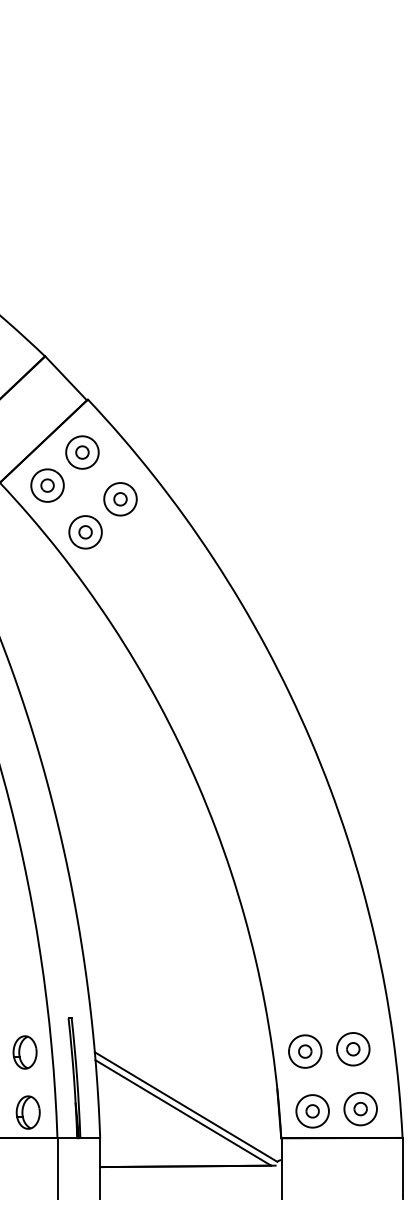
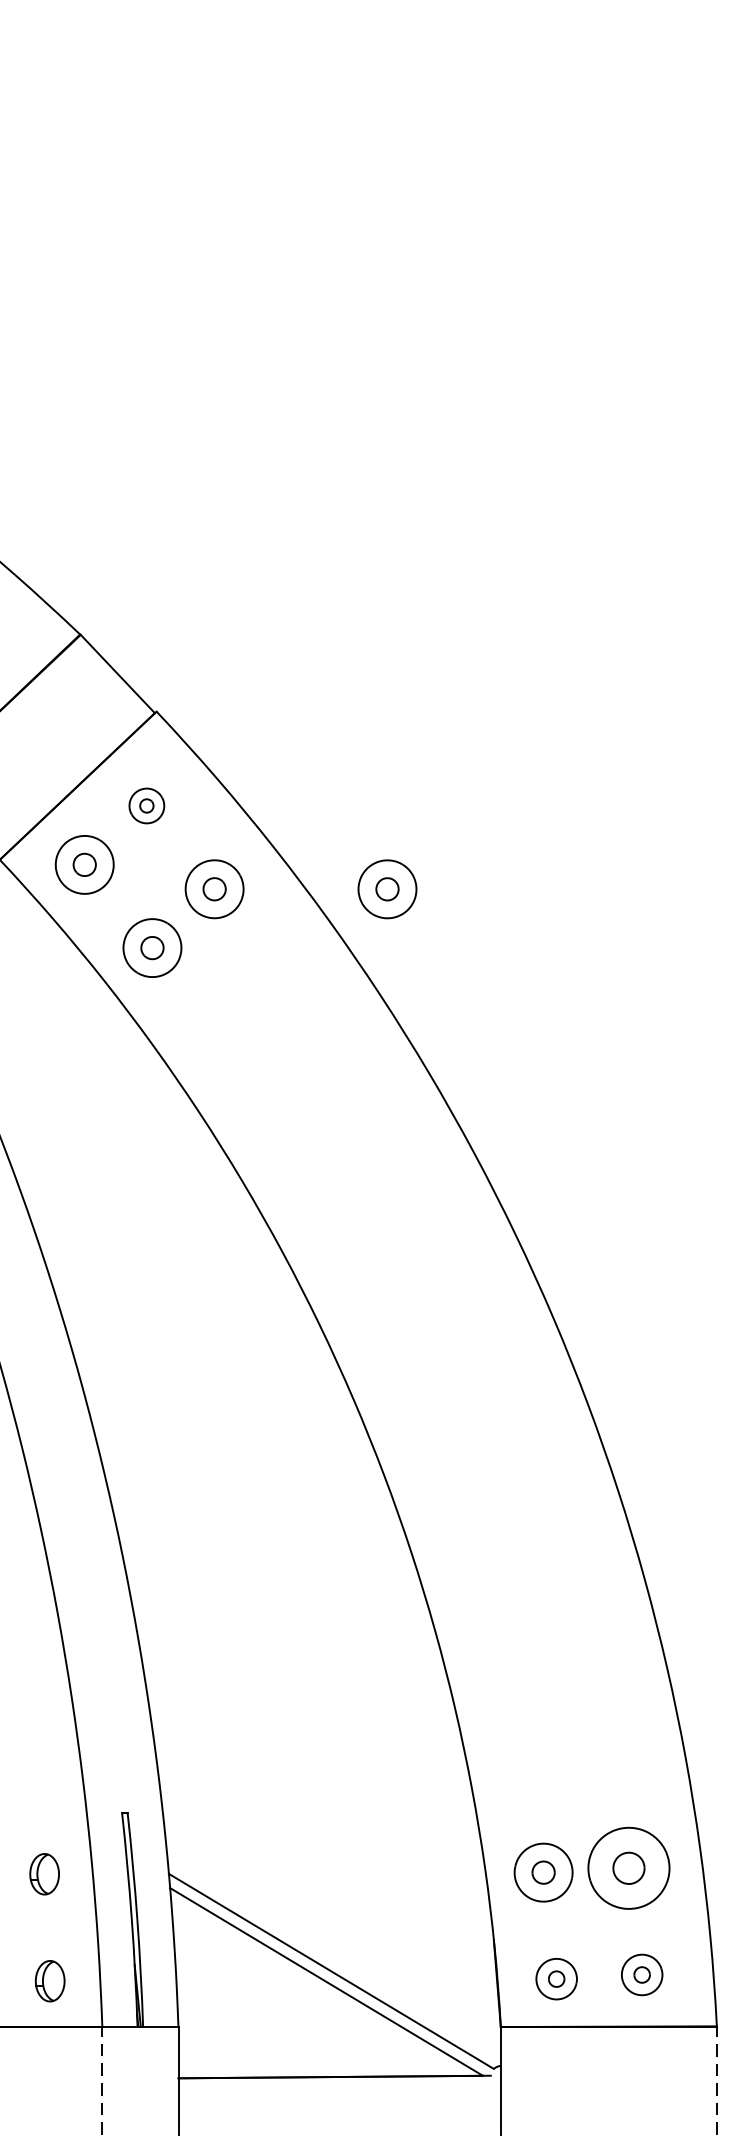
part: (82, 452) -> (146, 805), size x0.6
part: (217, 499) -> (387, 889), added
part: (353, 1049) -> (629, 1868), size x1.4
part: (24, 1052) -> (43, 1874), size x0.7
part: (360, 1108) -> (641, 1973), size x0.7
part: (312, 1111) -> (556, 1979), size x0.7
part: (27, 1112) -> (48, 1981), size x0.7
line: (57, 1167) -> (102, 2079), solid -> dashed
line: (402, 1168) -> (716, 2080), solid -> dashed

